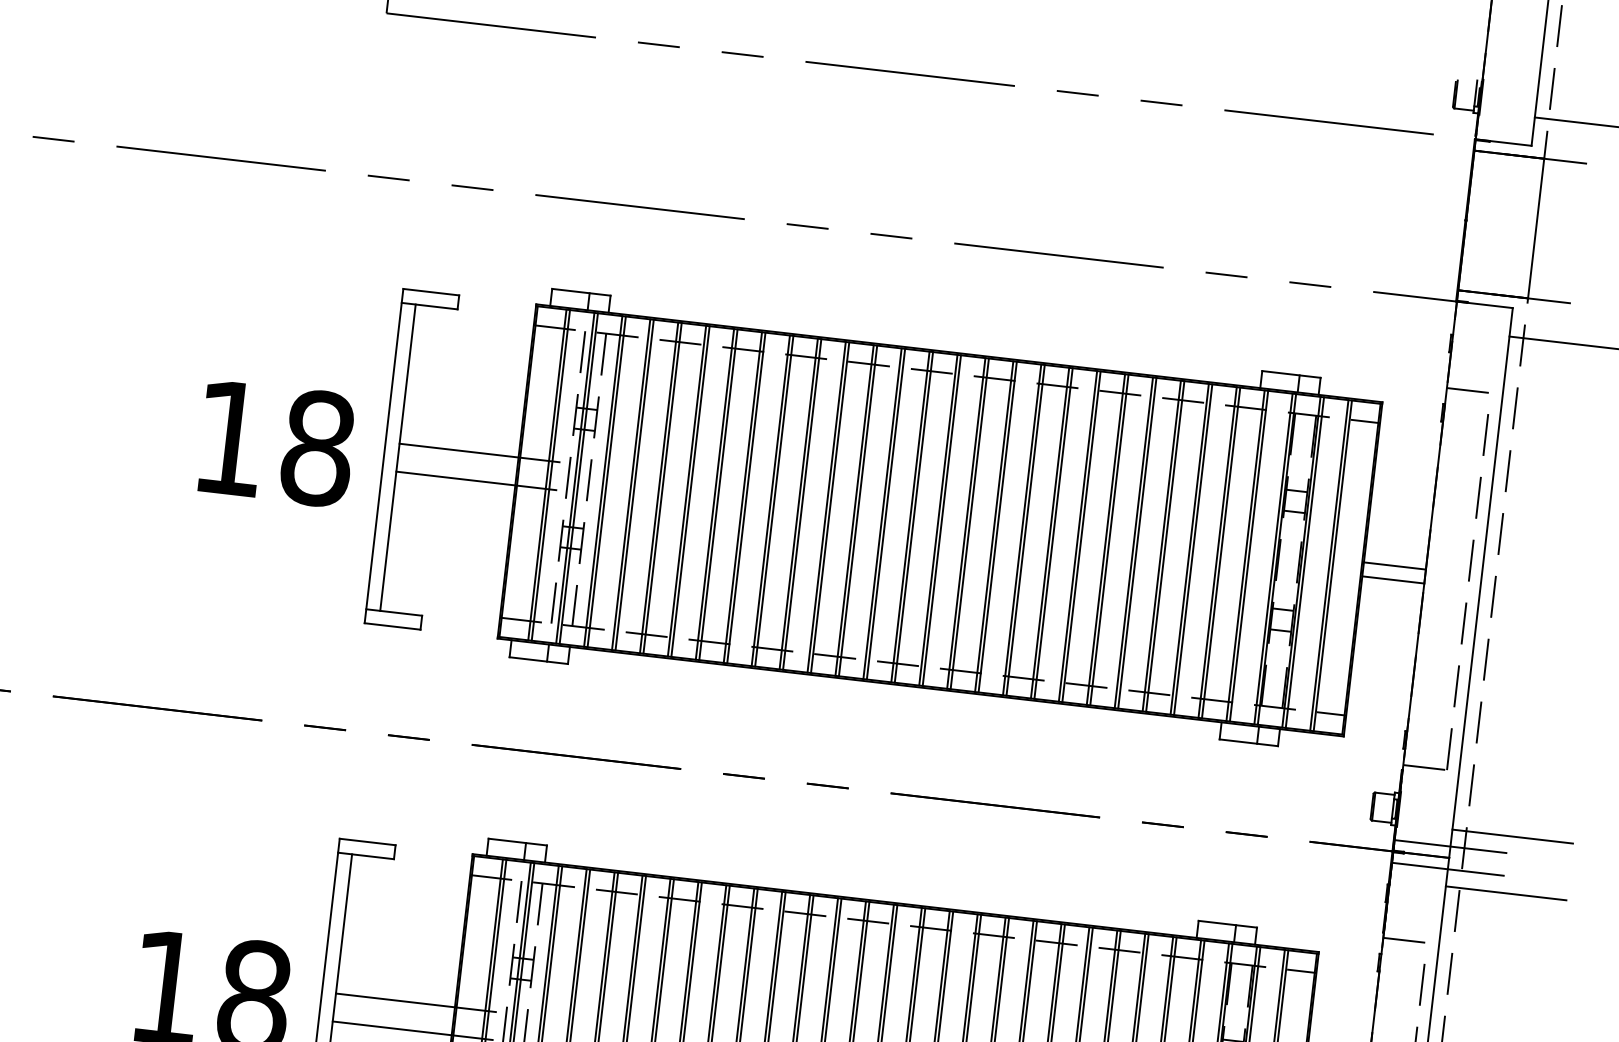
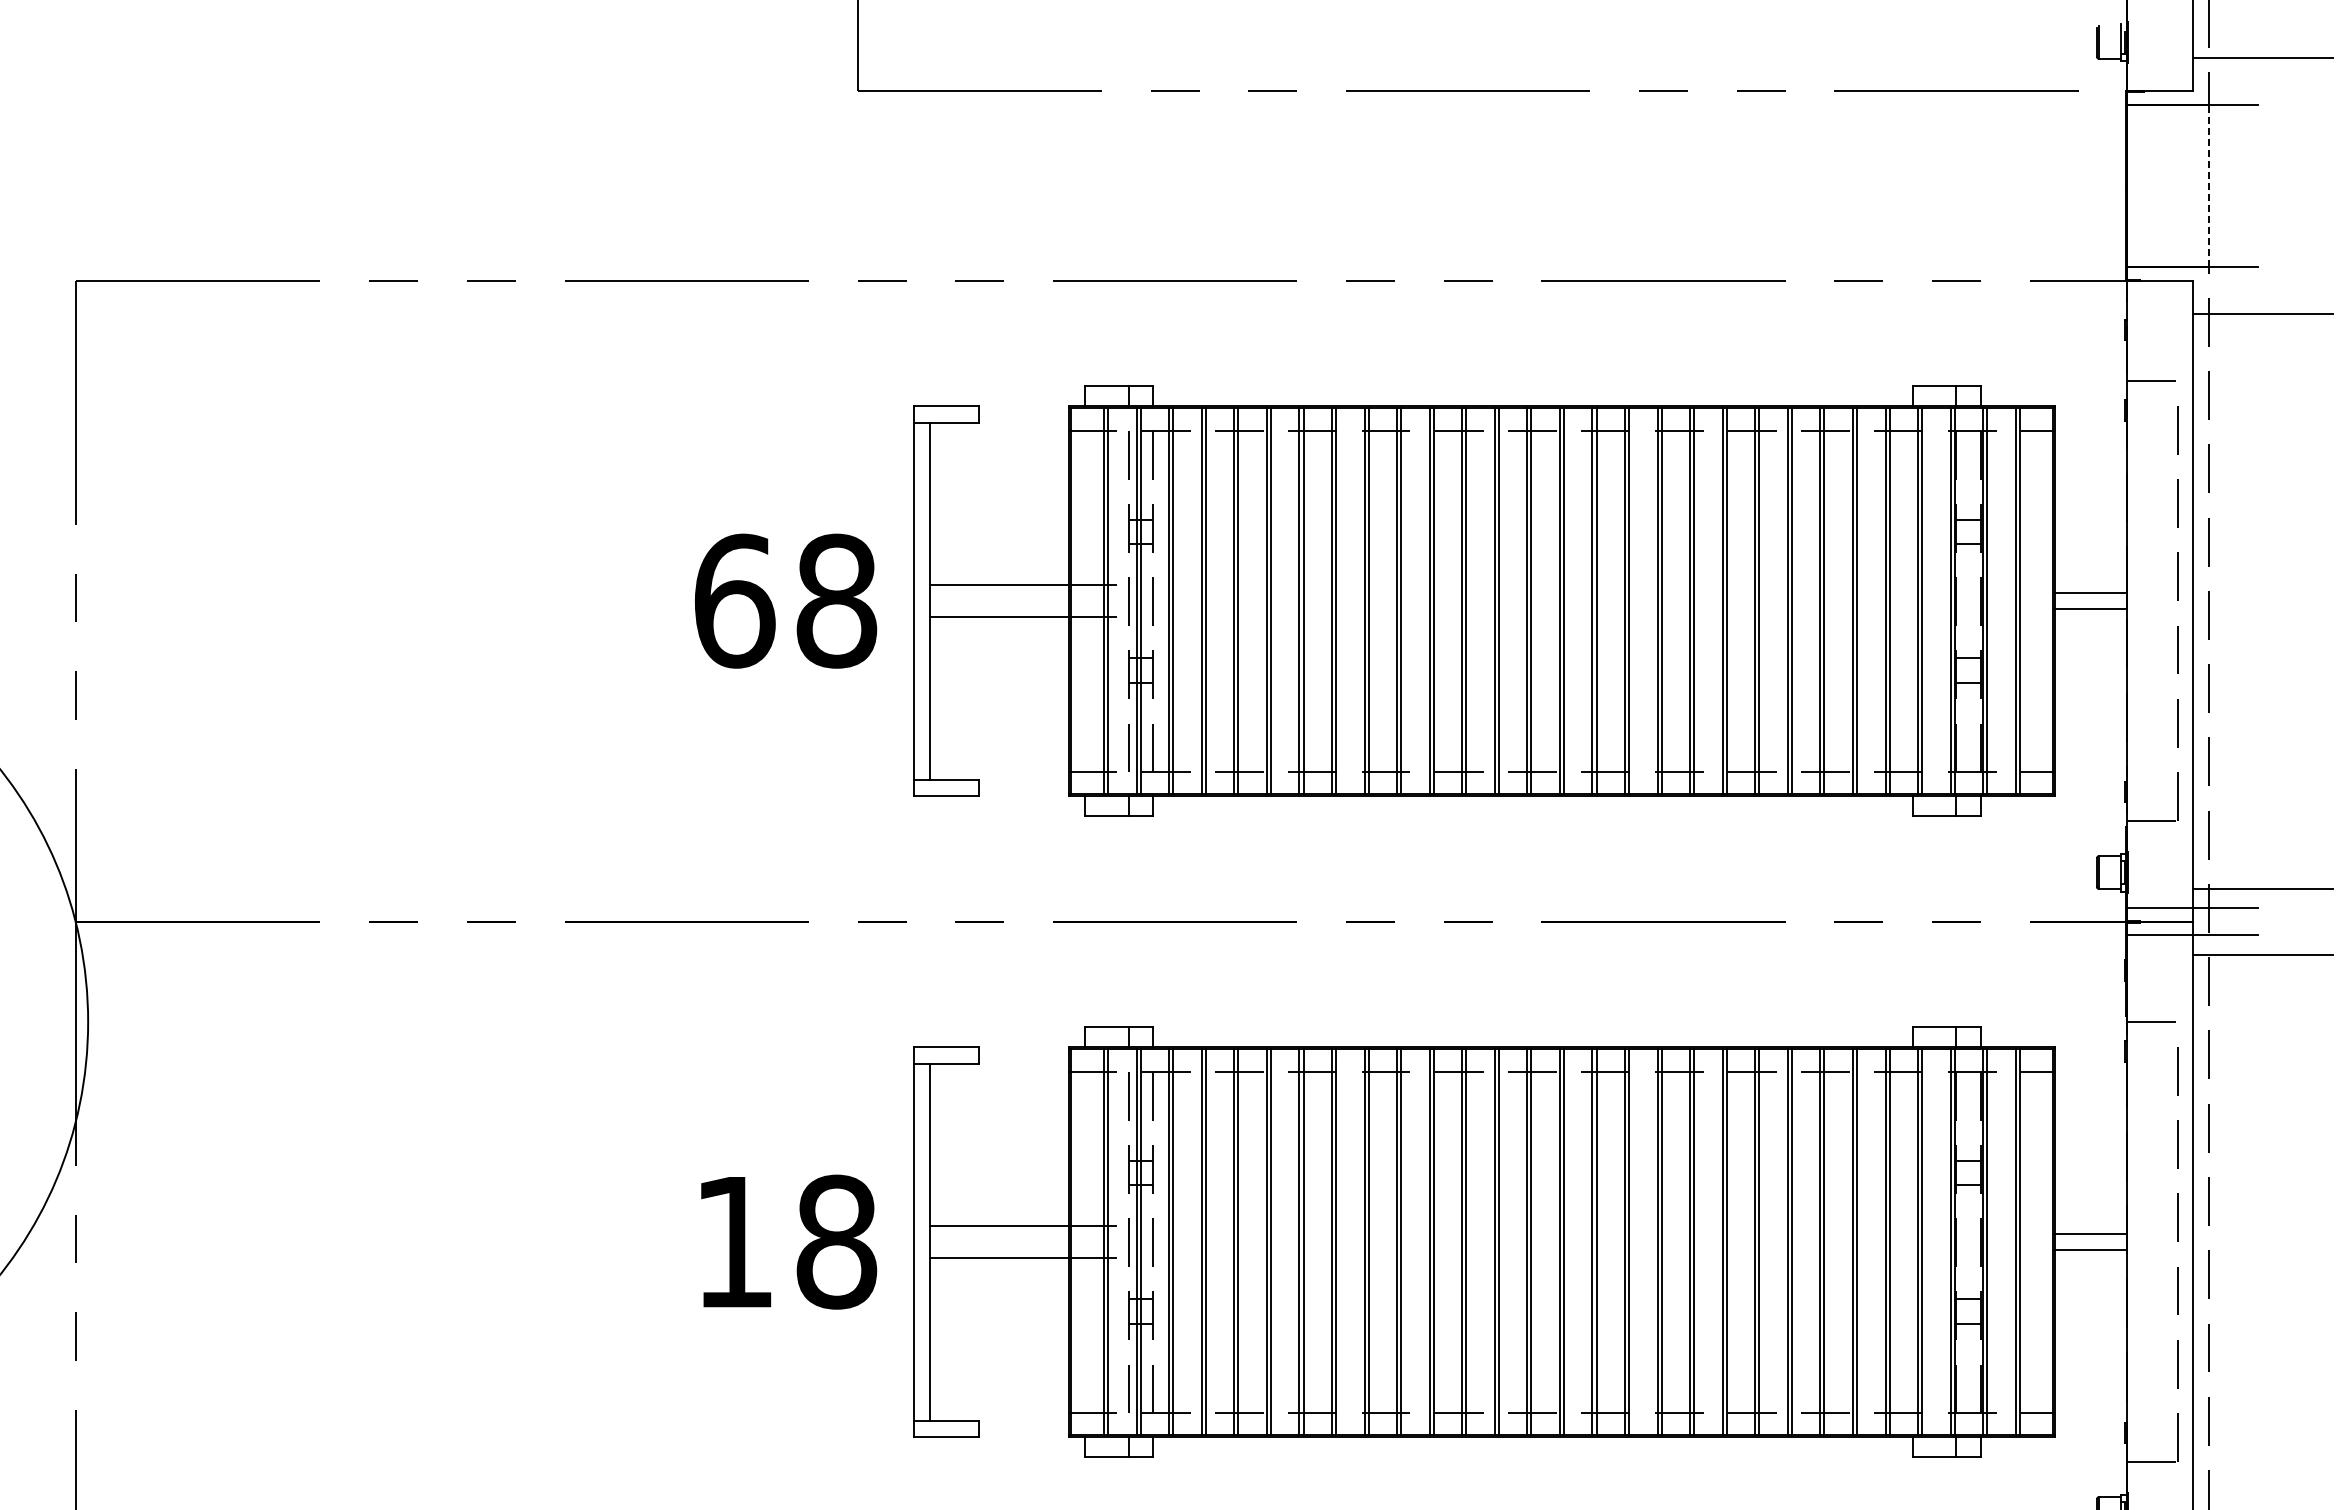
line: (1535, 228) -> (2208, 185), solid -> dashed
text: (230, 437) -> (734, 600), 18 -> 68

